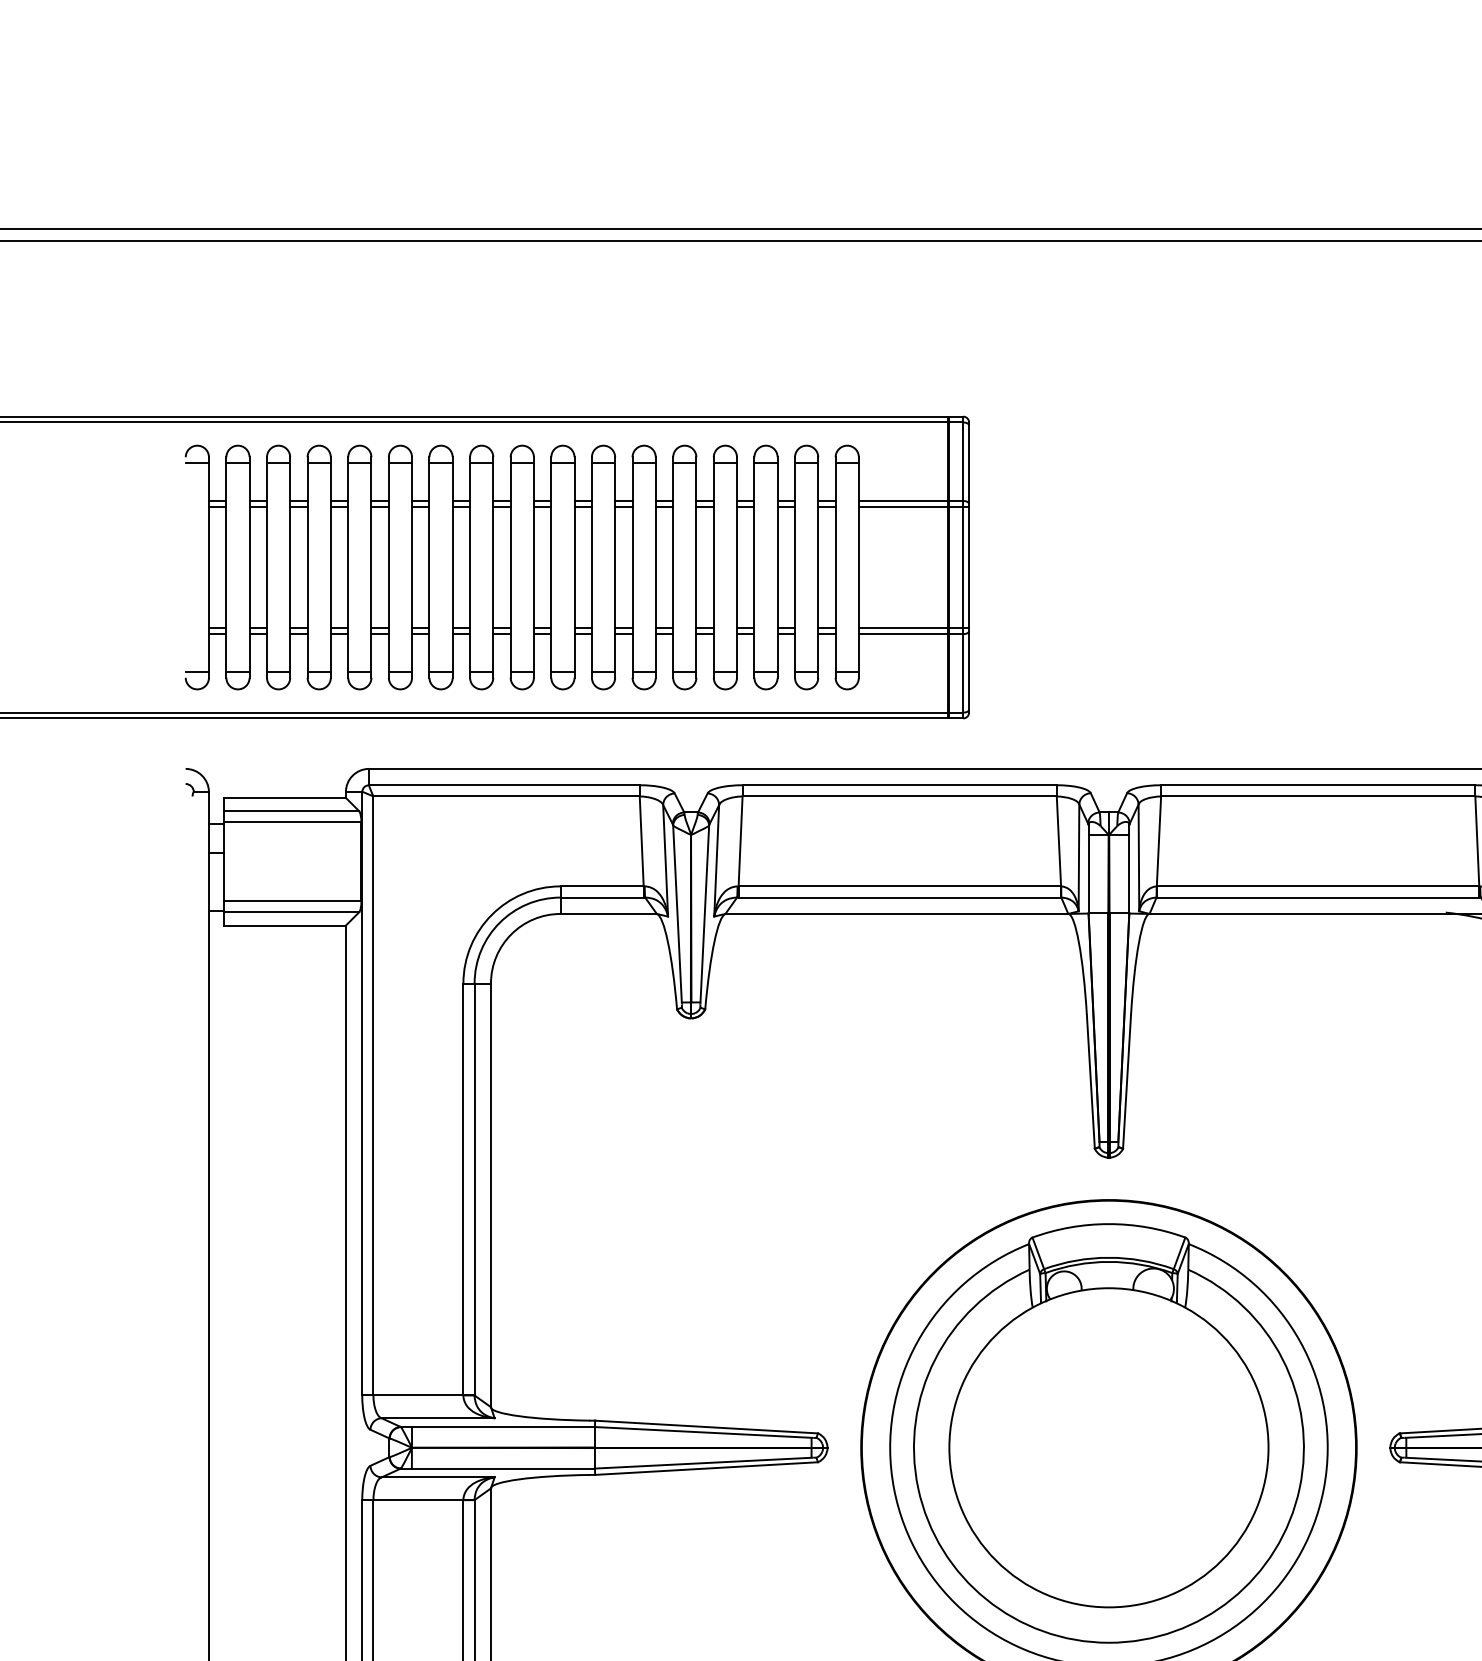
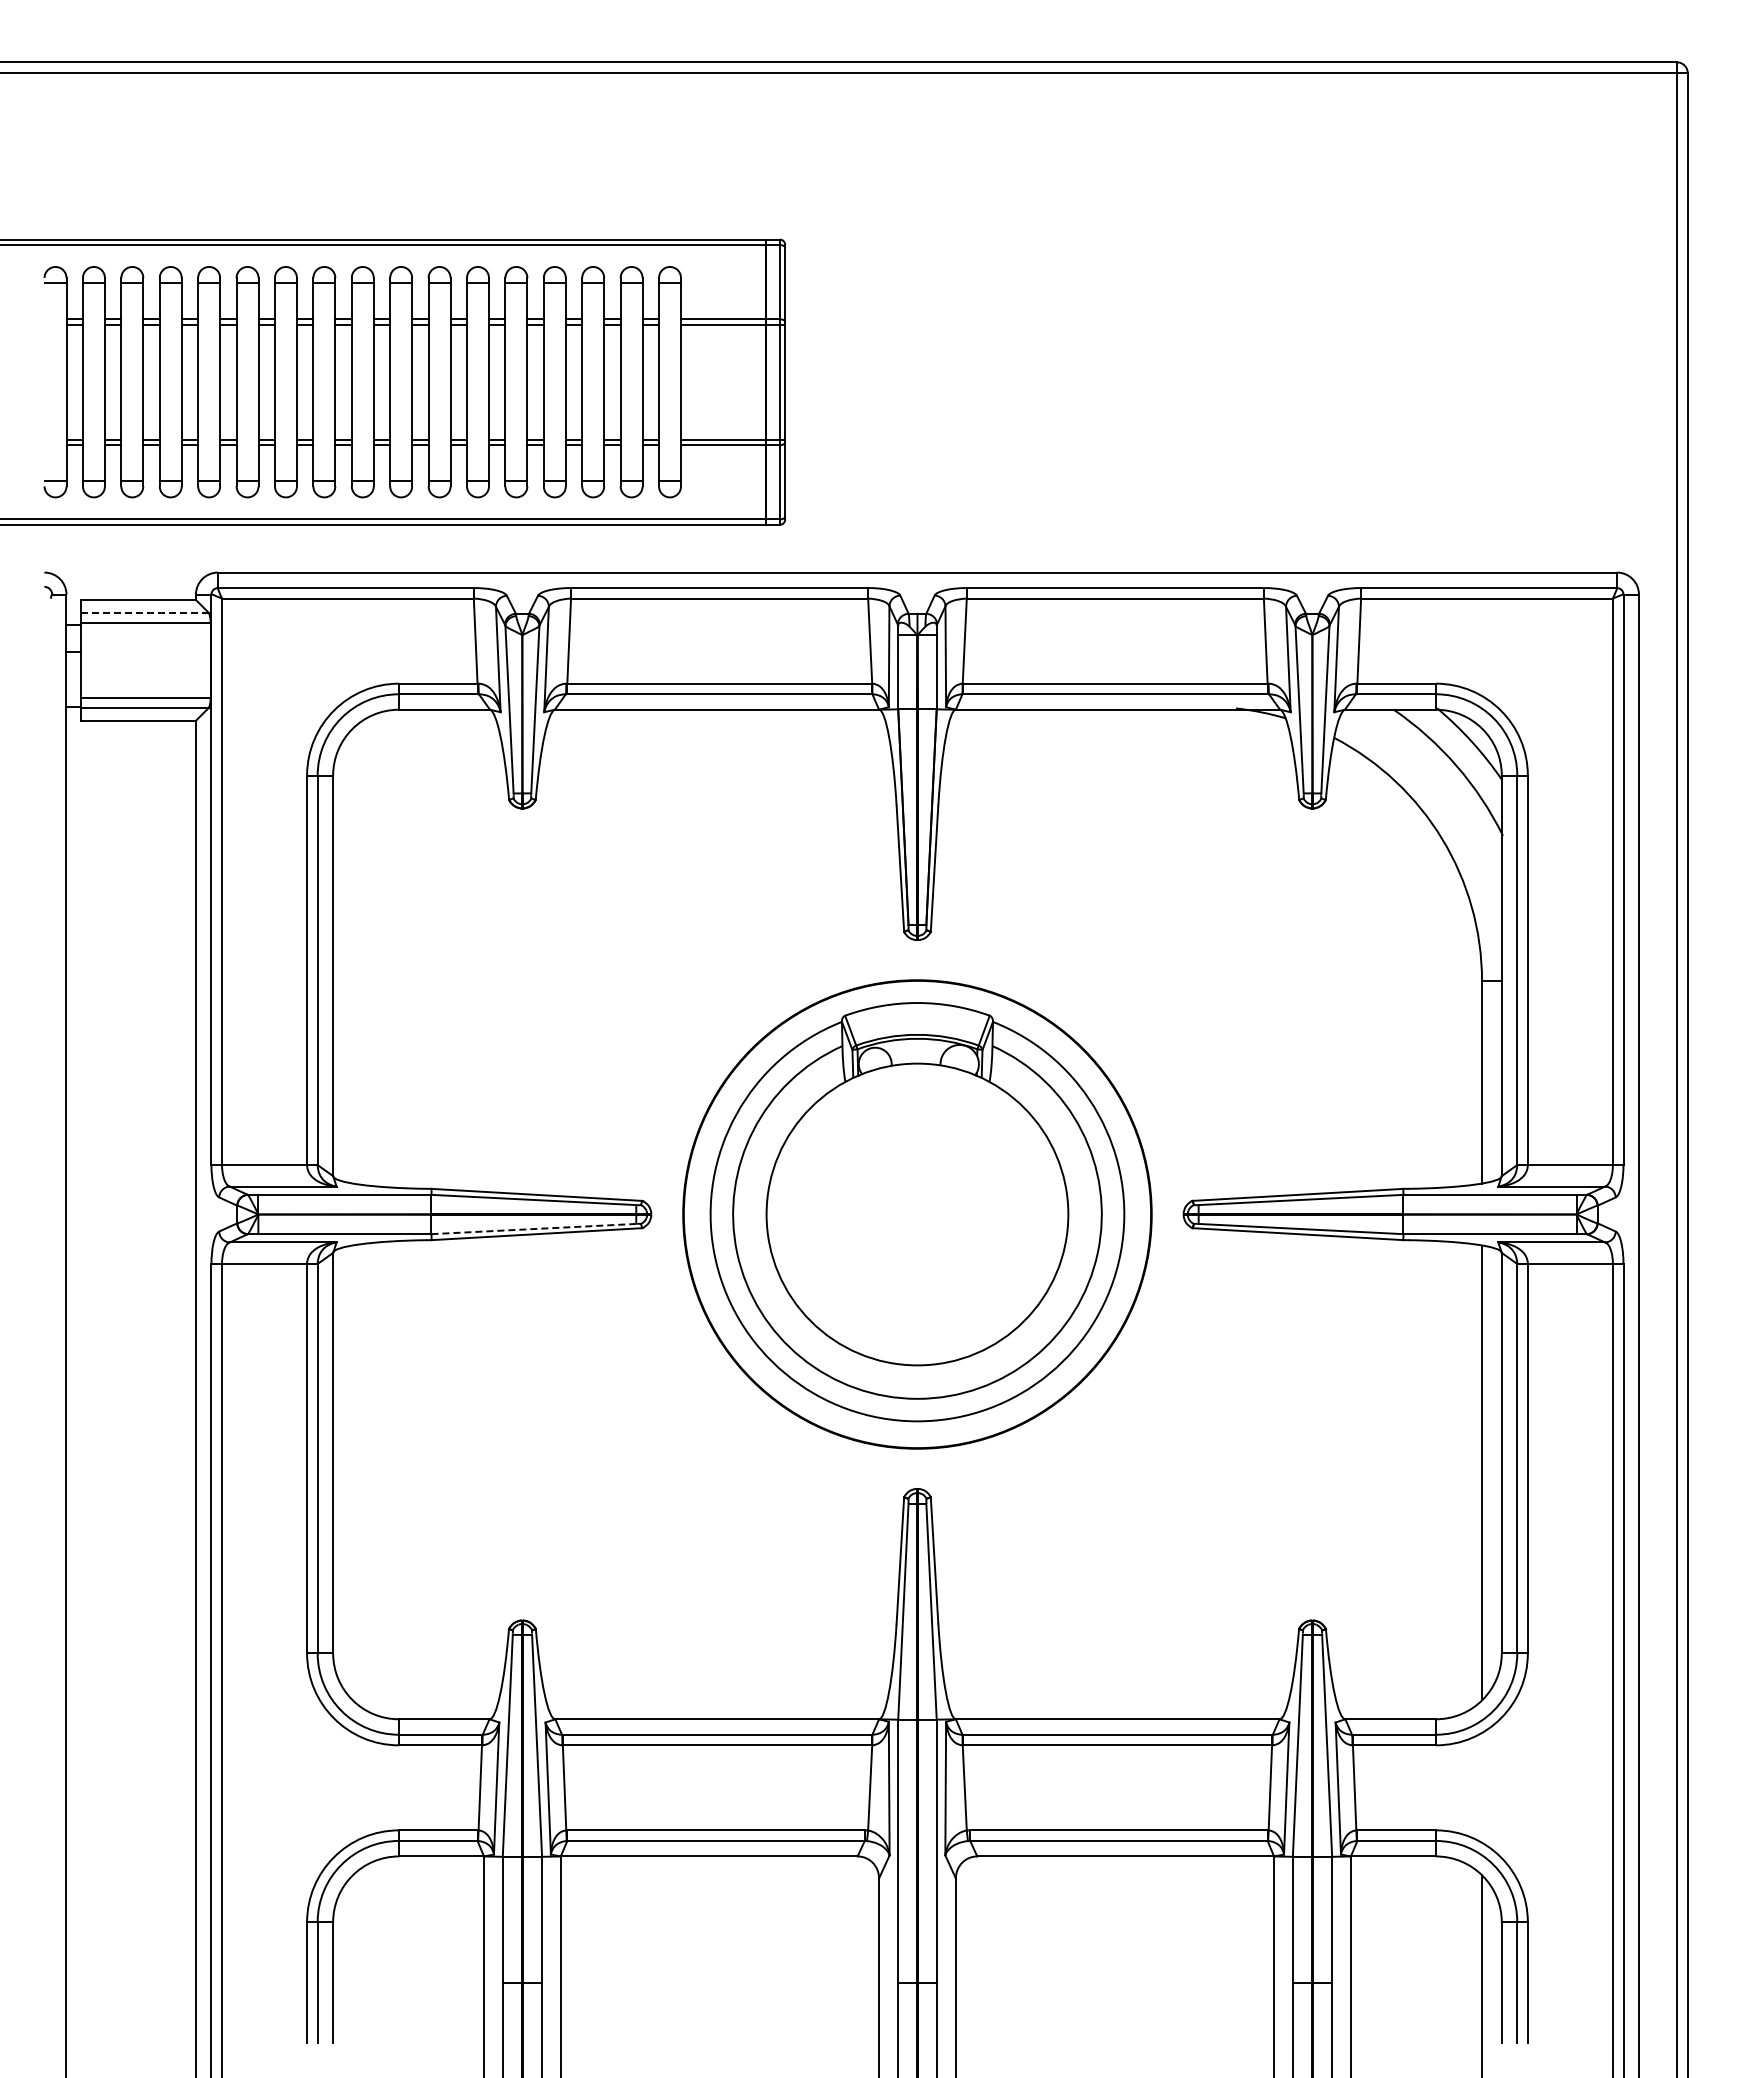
line: (291, 811) -> (144, 612), solid -> dashed
line: (702, 1463) -> (533, 1229), solid -> dashed

